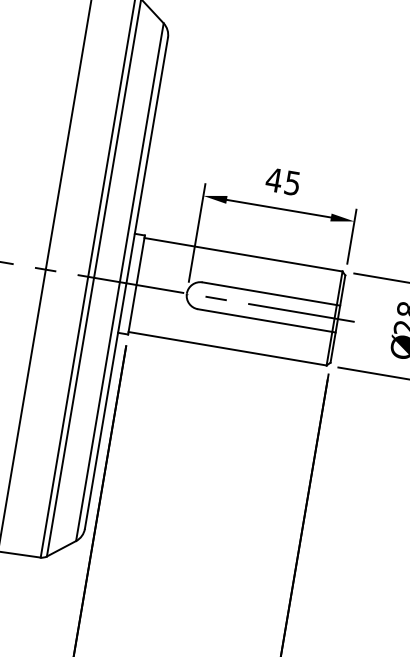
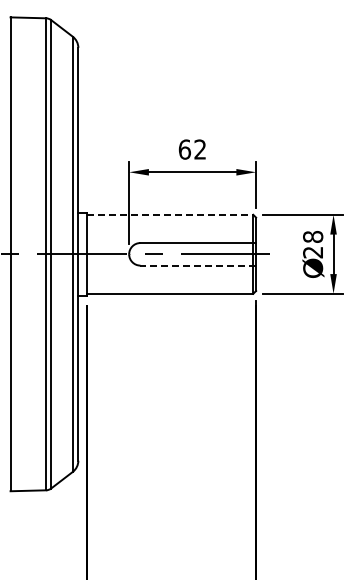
text: (282, 181) -> (191, 149), 45 -> 62
line: (244, 254) -> (170, 214), solid -> dashed
line: (267, 320) -> (198, 265), solid -> dashed

